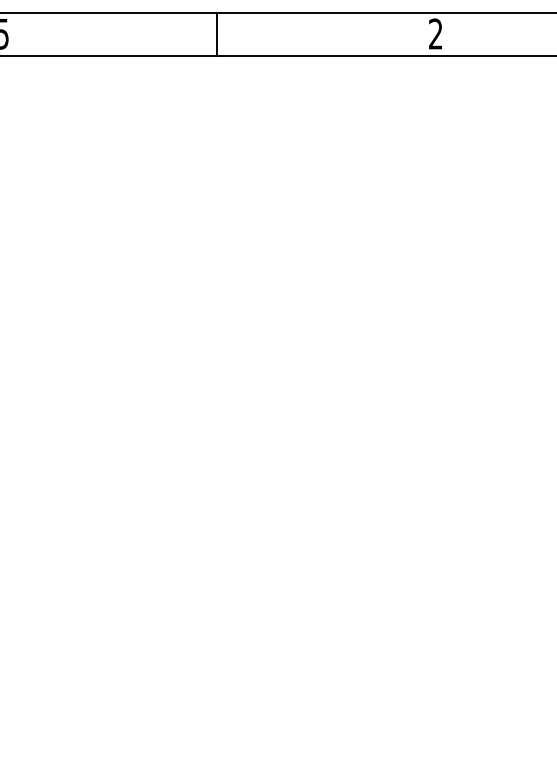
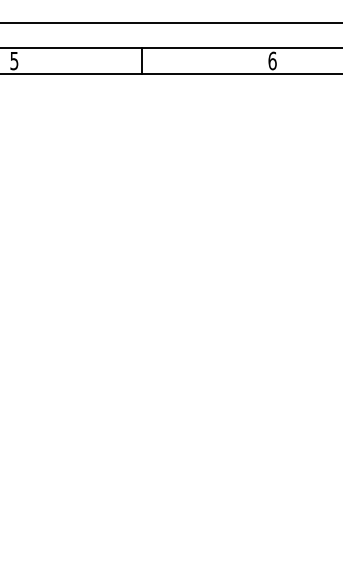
text: (435, 33) -> (272, 60), 2 -> 6

